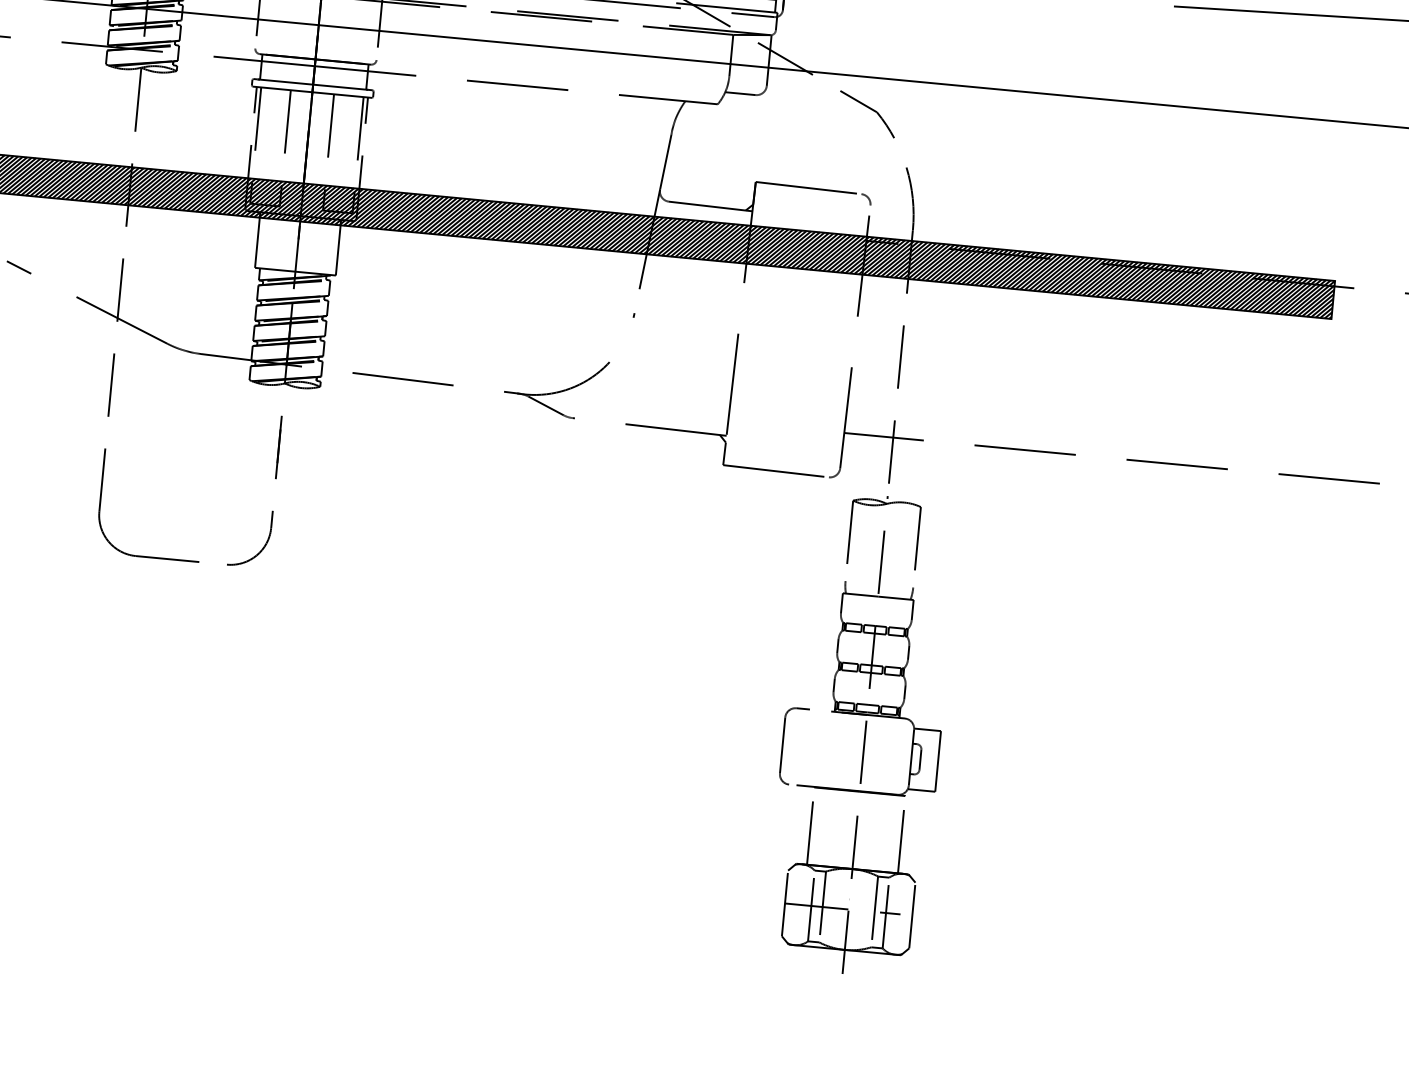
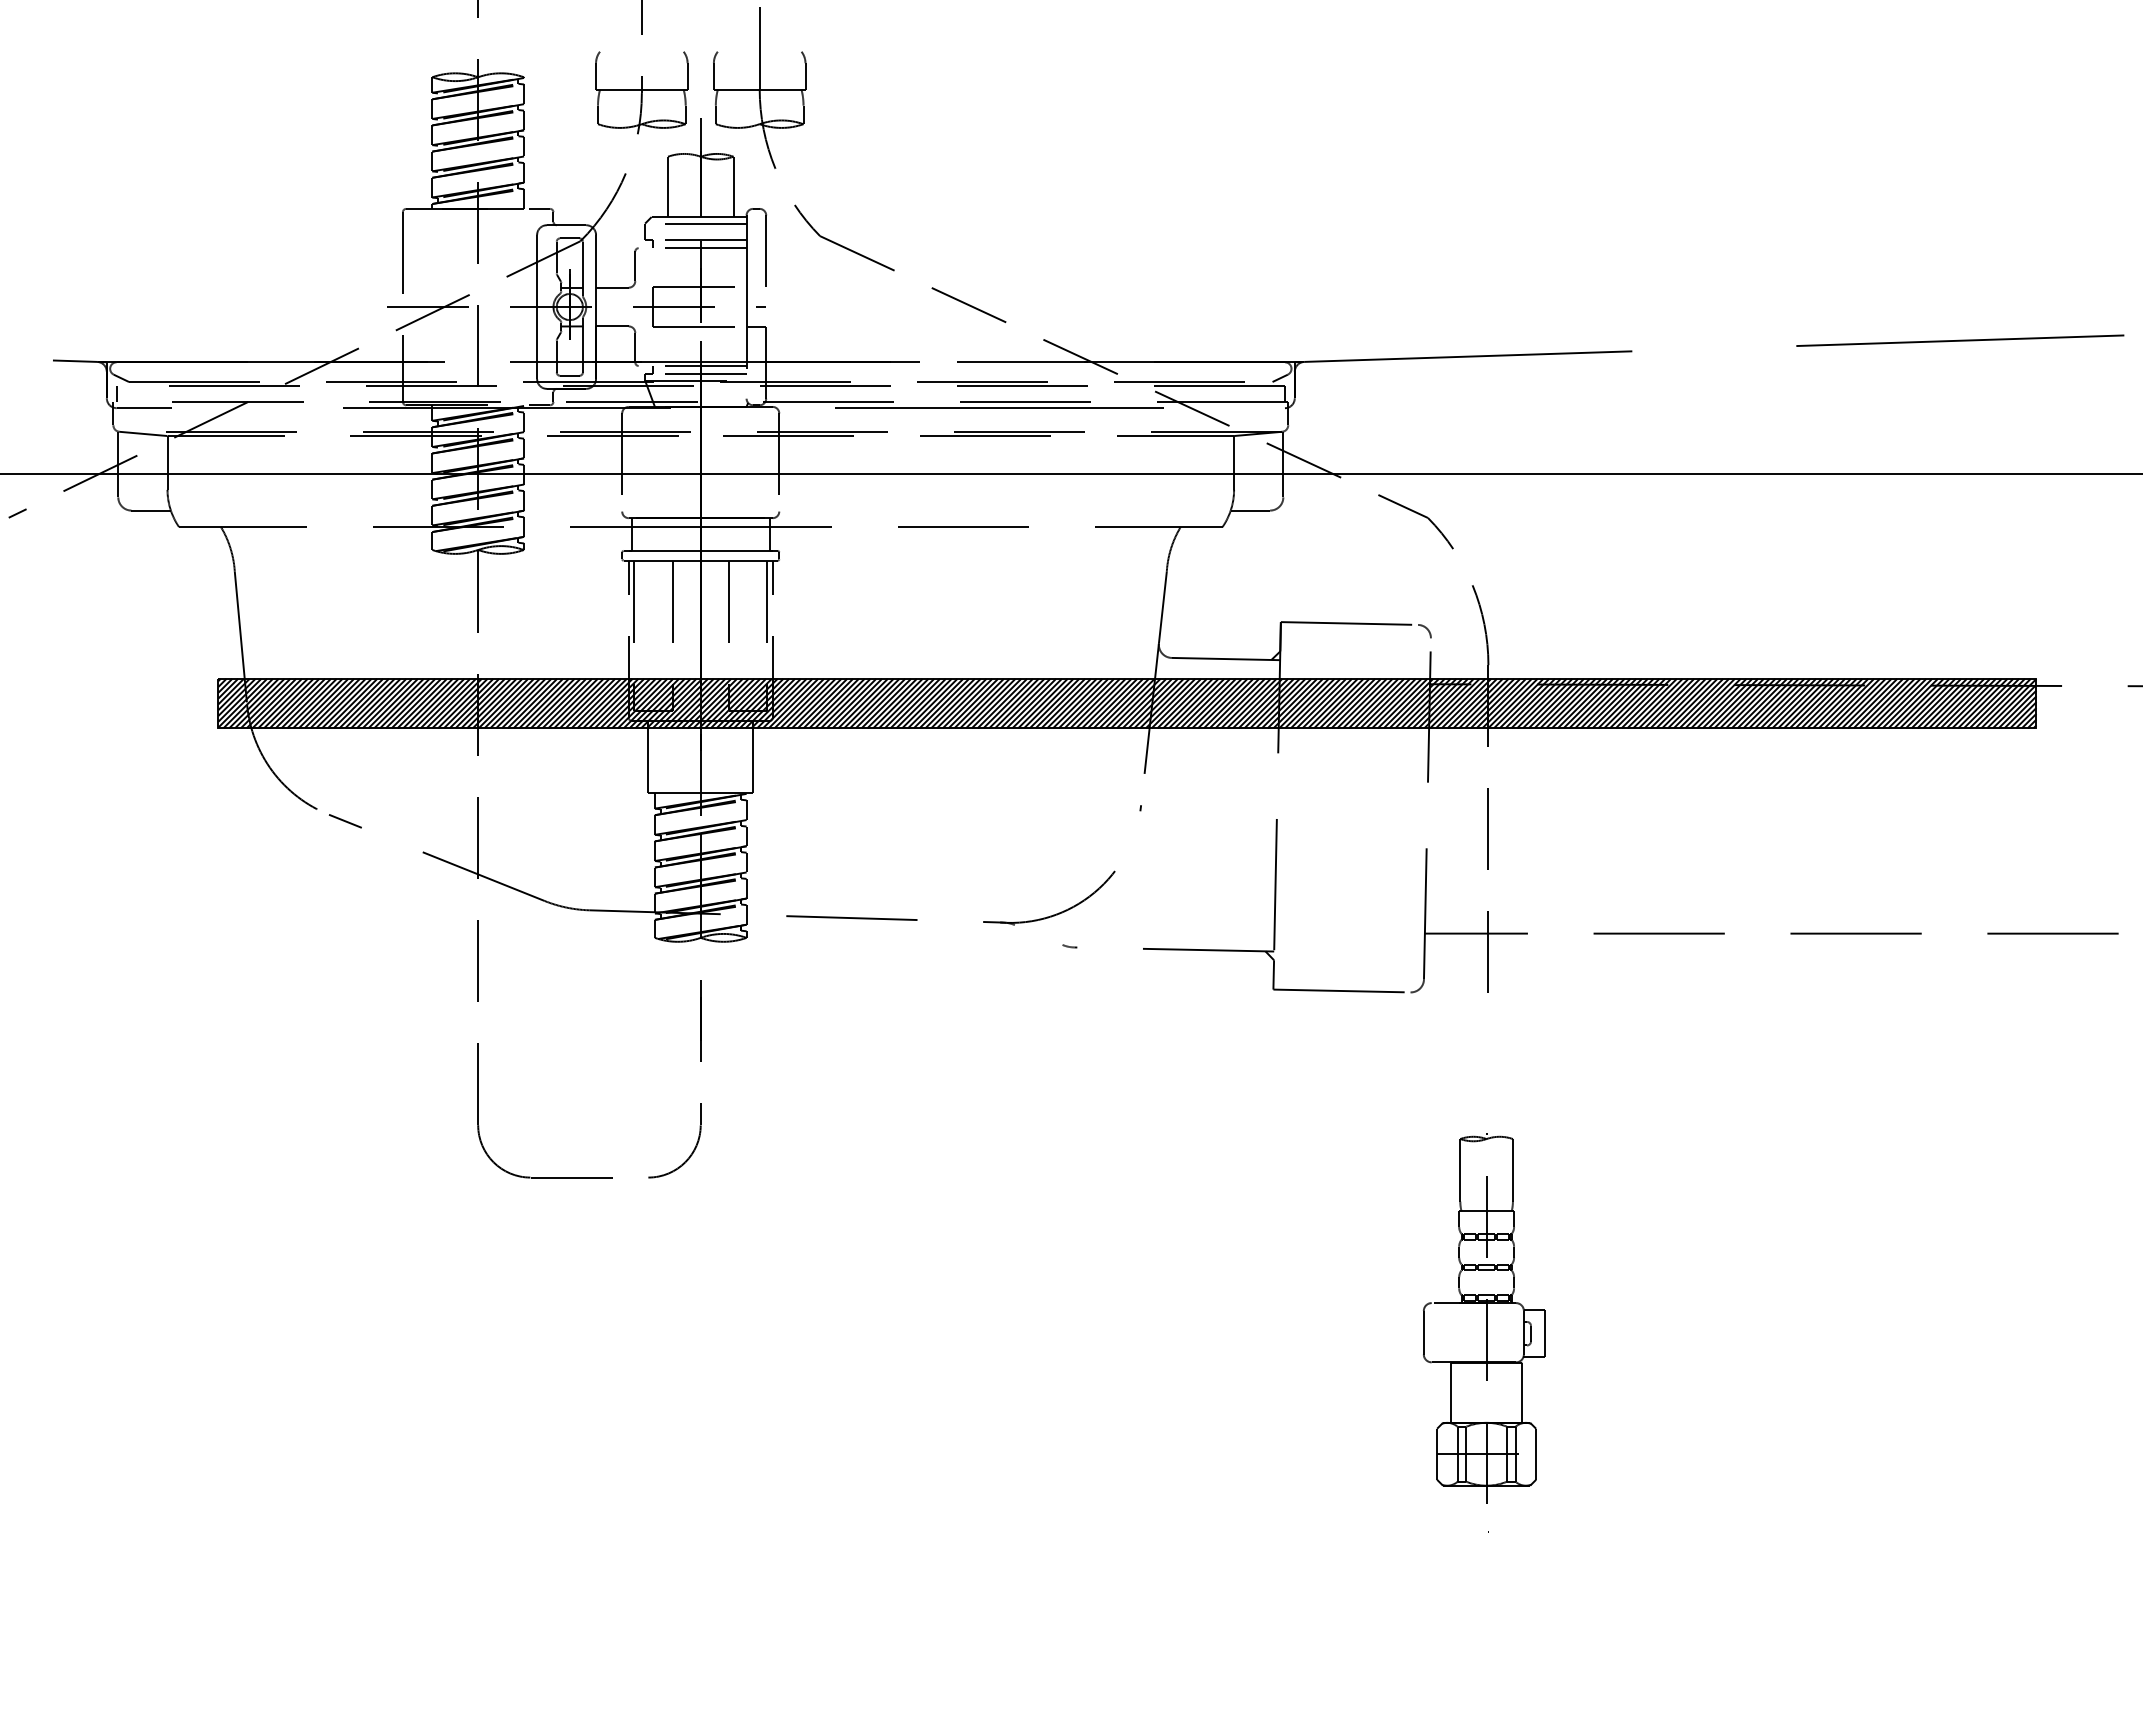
line: (752, 15) -> (1256, 408), removed
line: (545, 405) -> (1038, 934), removed
part: (861, 734) -> (1483, 1318), size x0.6

